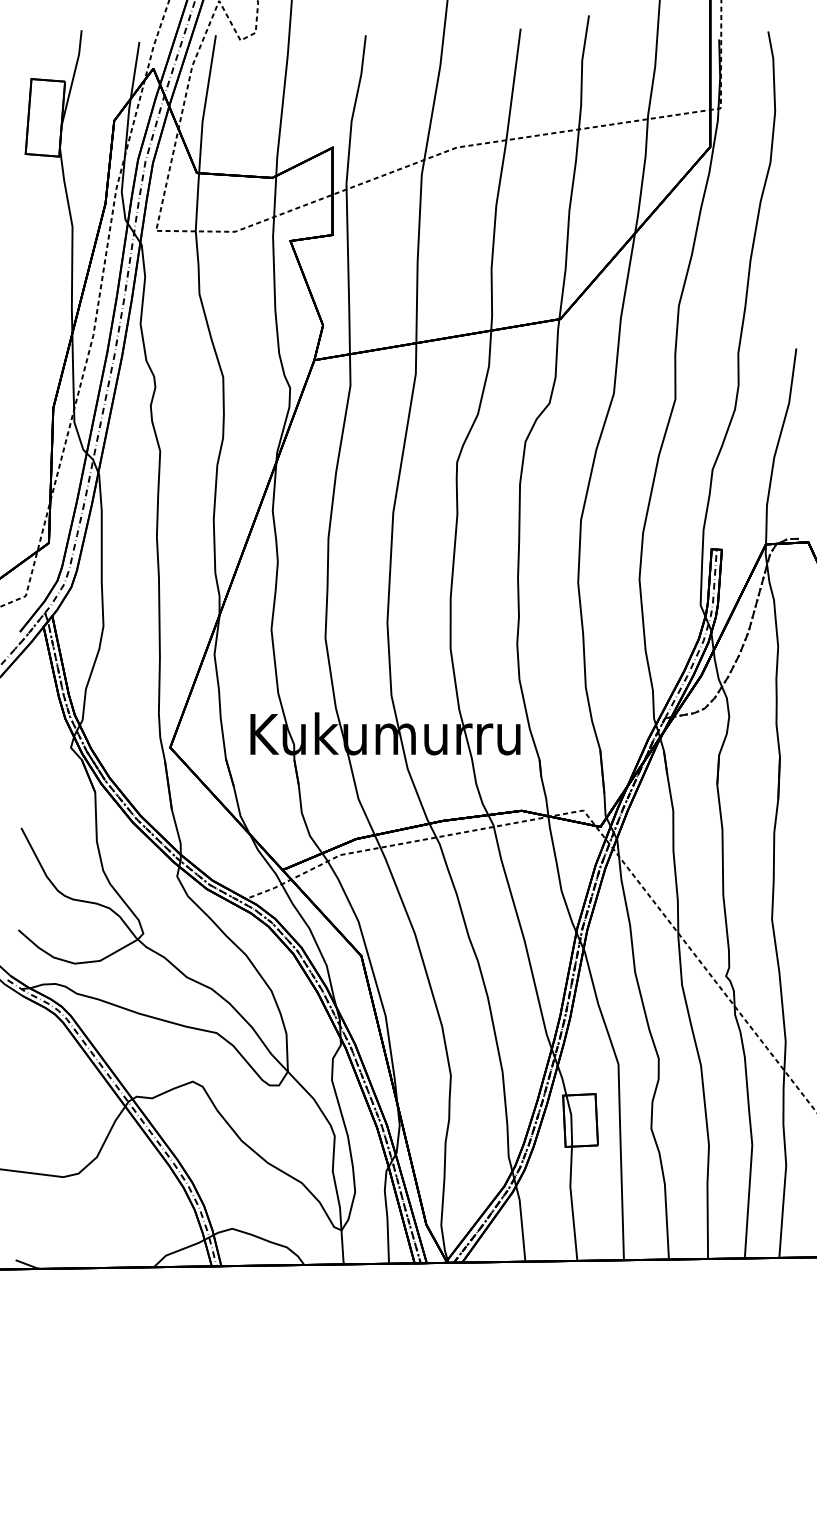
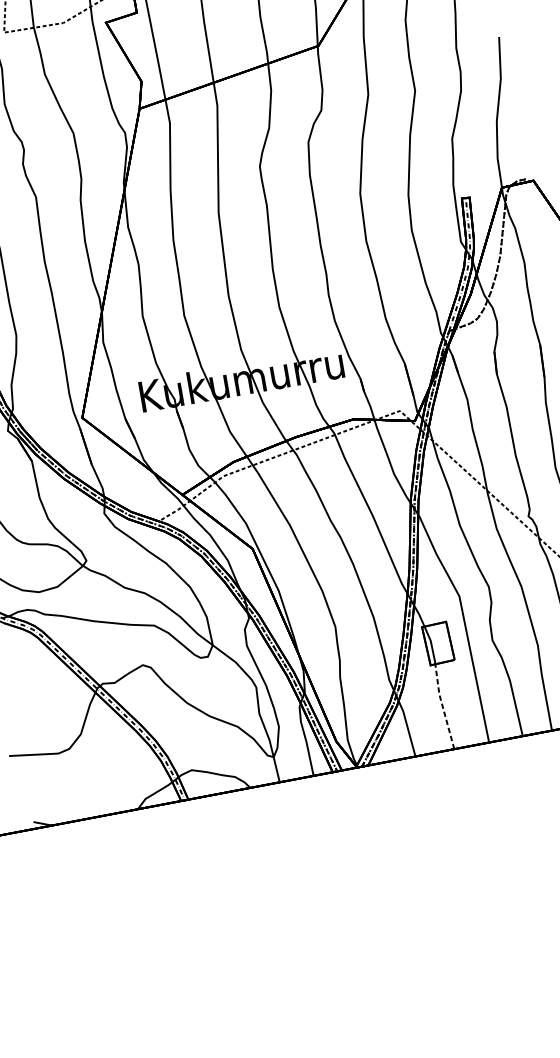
line: (571, 1203) -> (442, 706), solid -> dashed

